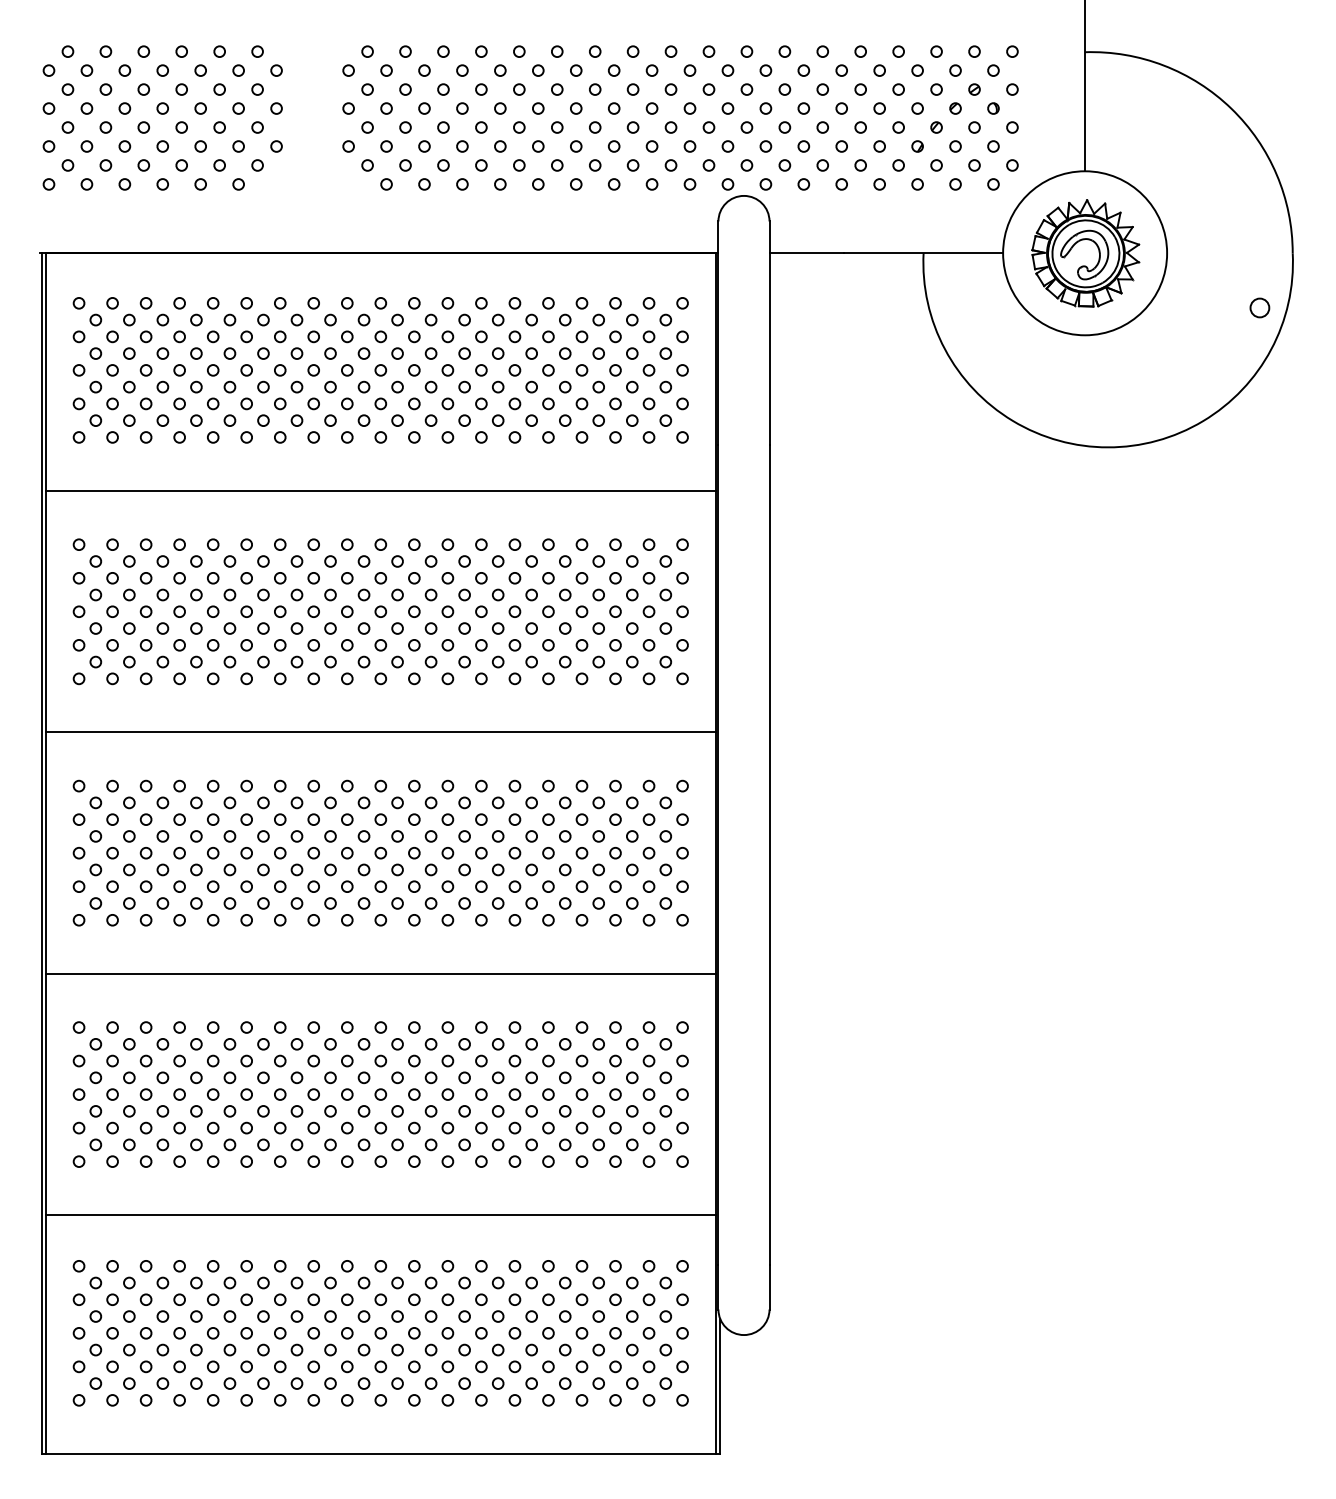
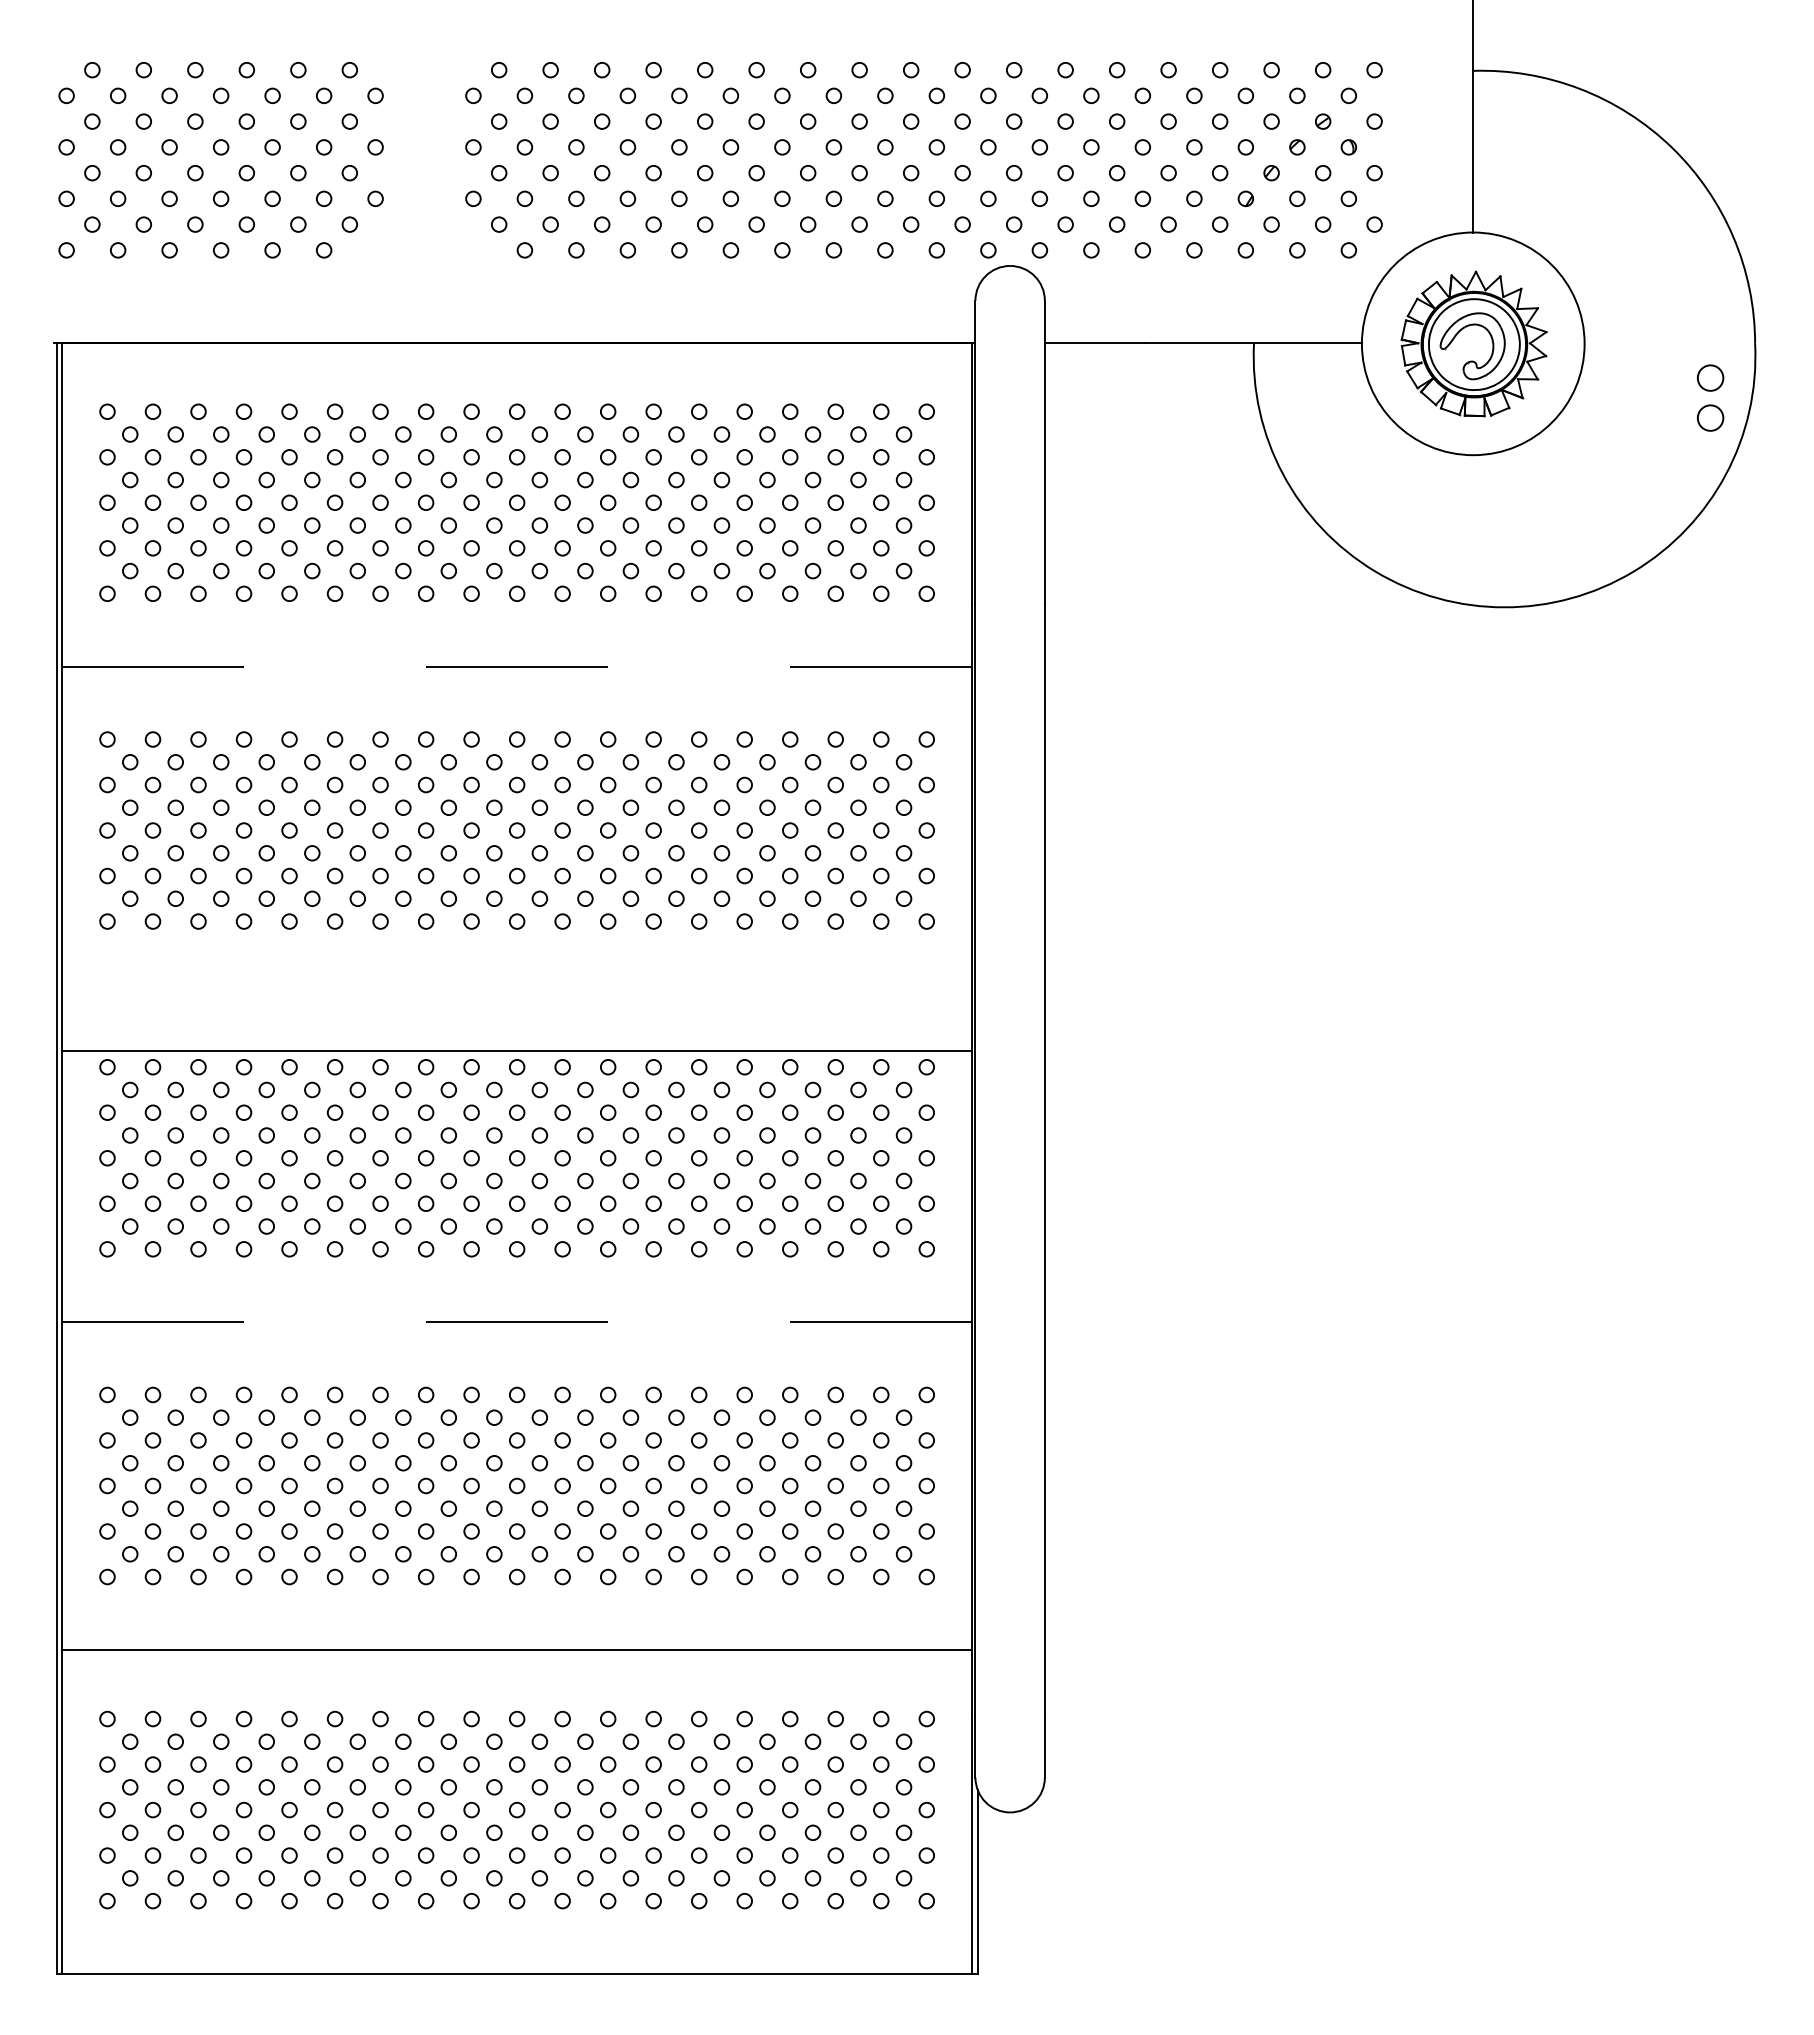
circle: (1259, 278) -> (1710, 377), added
line: (381, 490) -> (517, 666), solid -> dashed
line: (380, 732) -> (516, 1051), moved
line: (381, 974) -> (517, 1322), solid -> dashed

